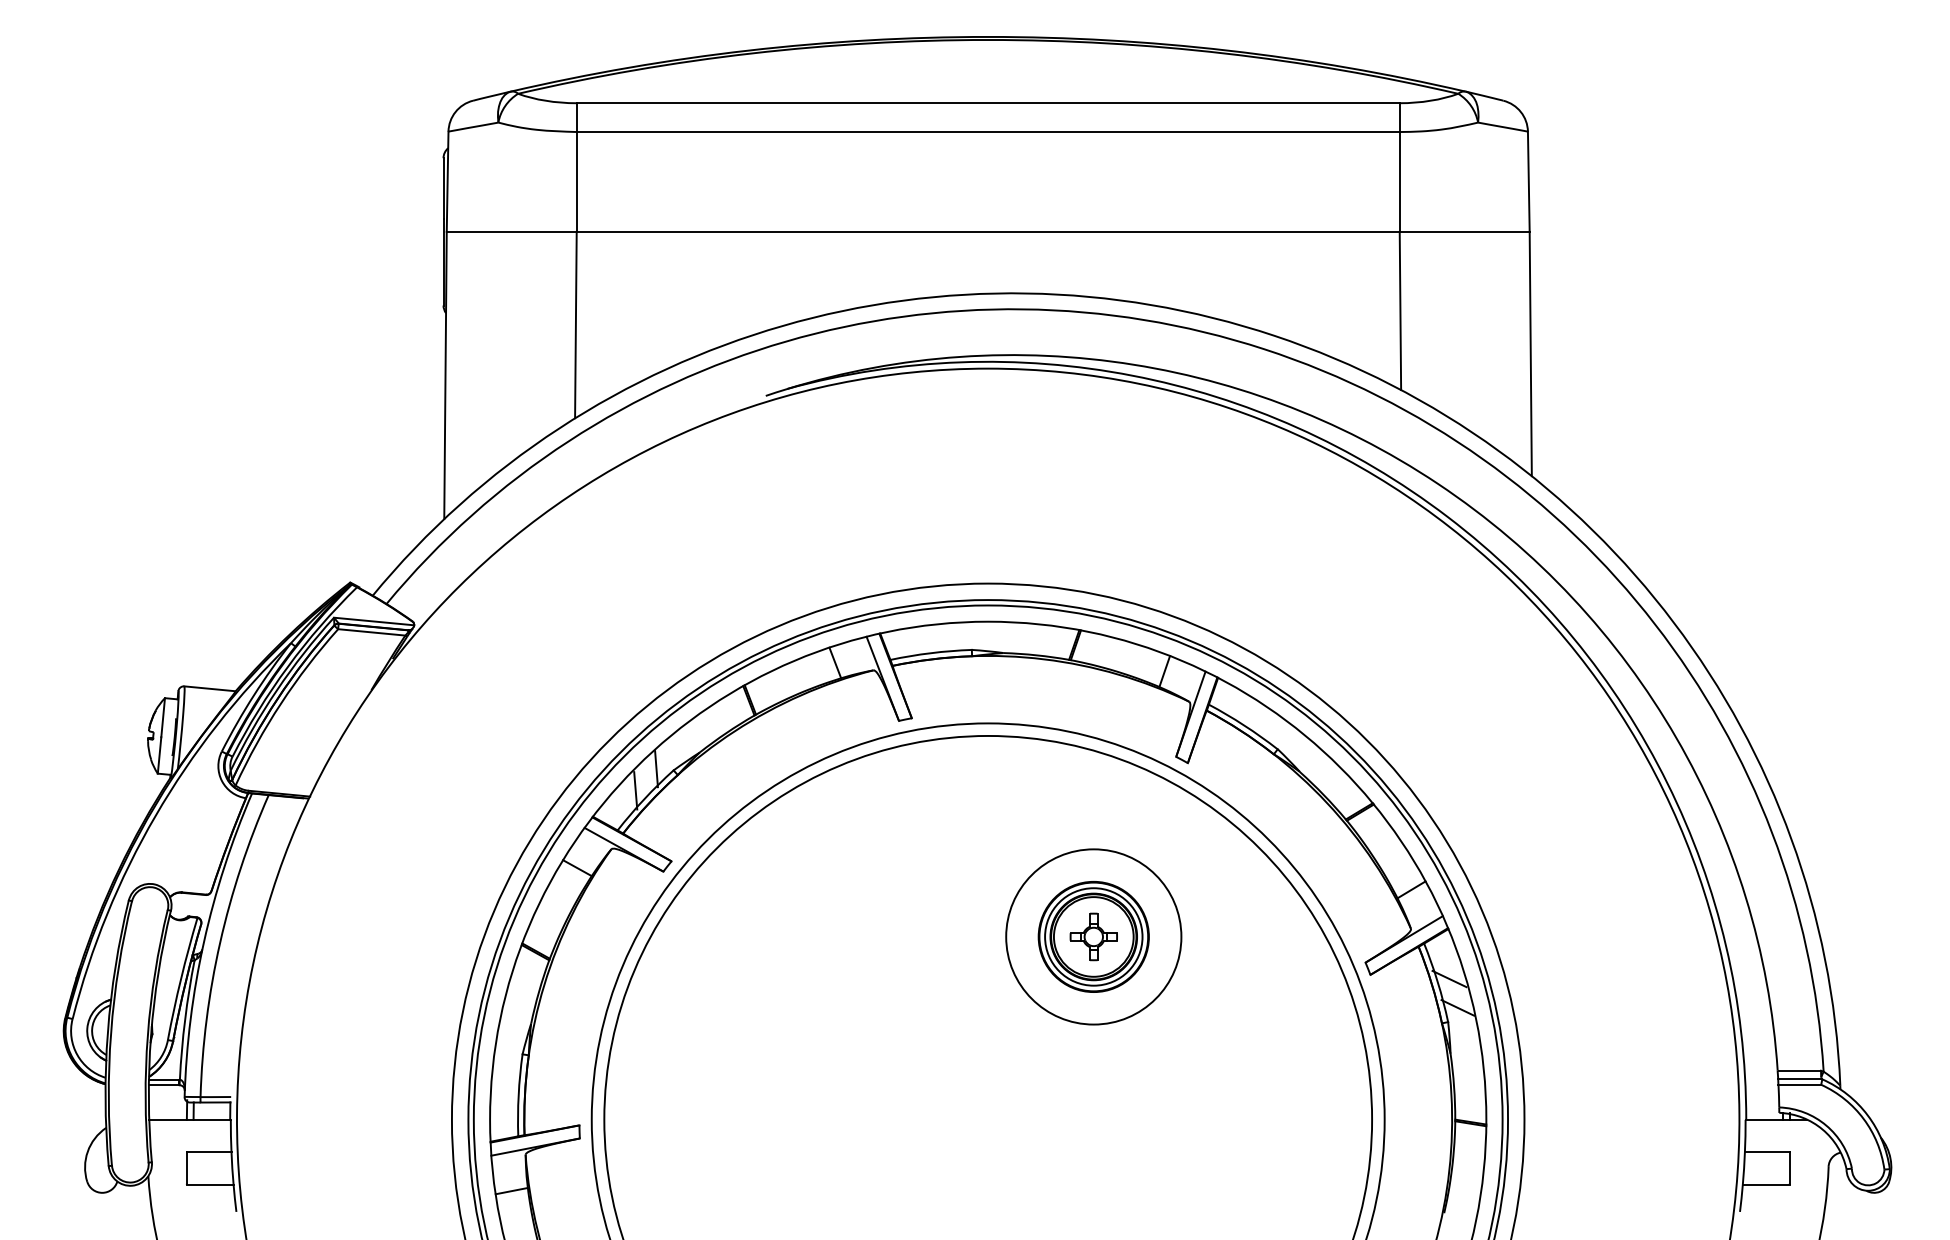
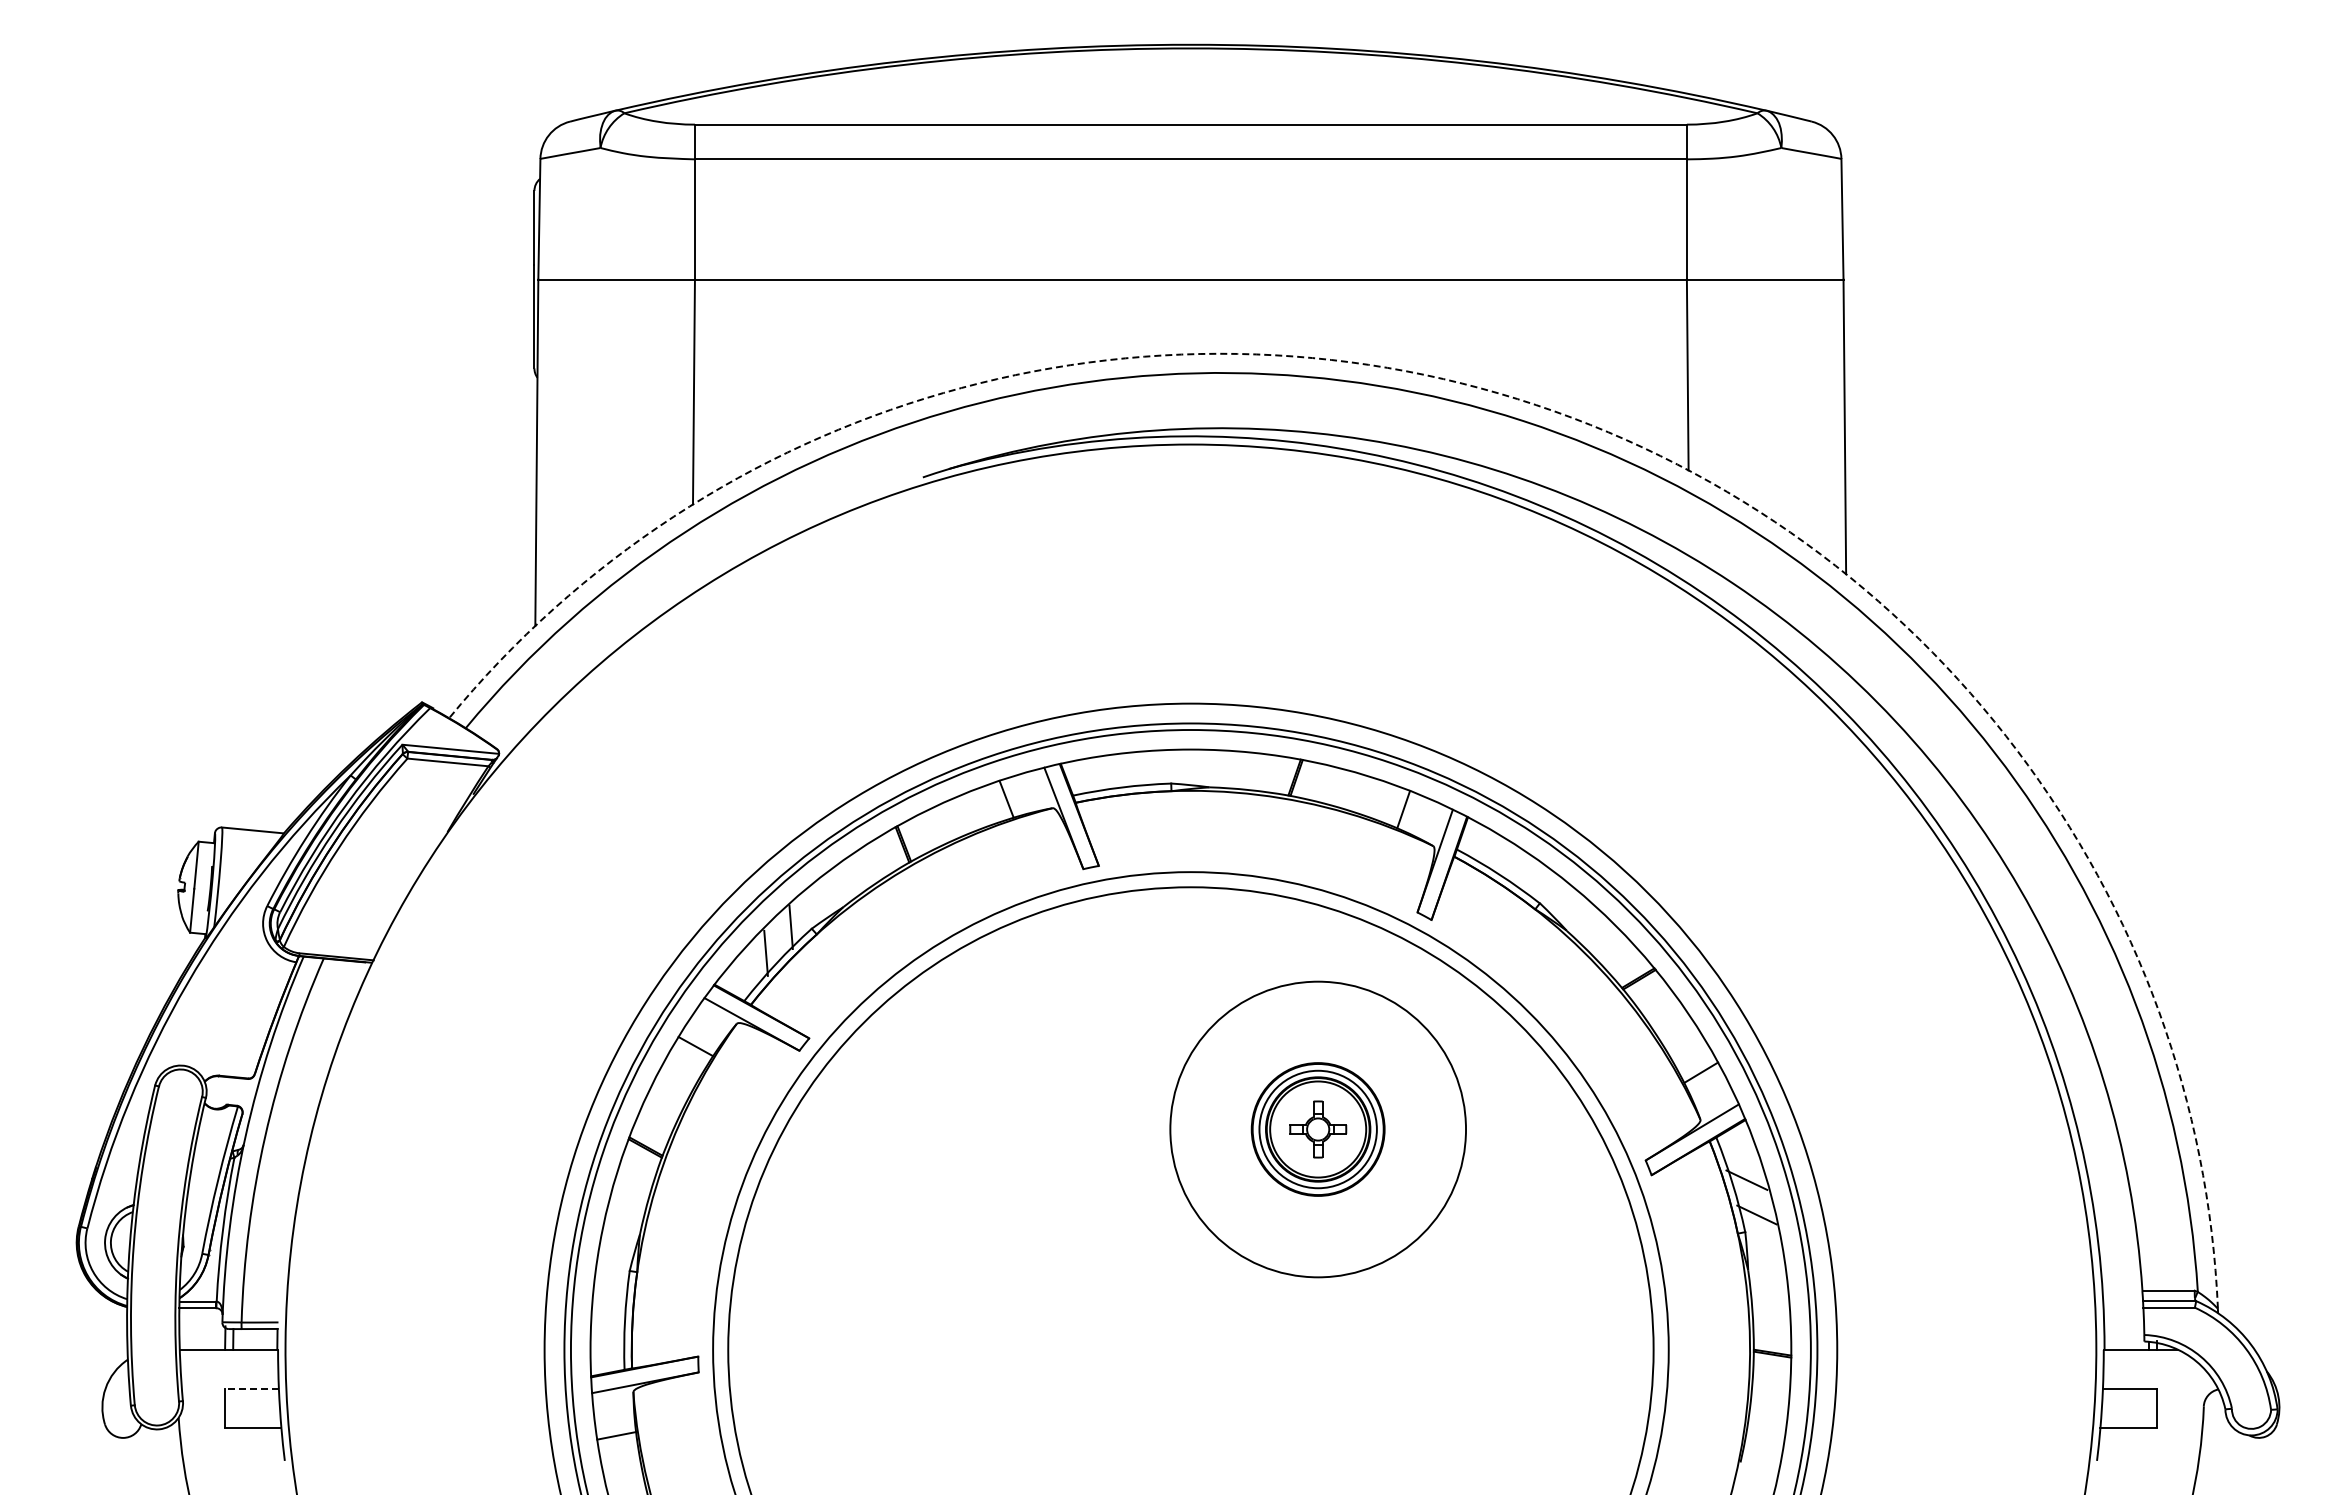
arc: (1274, 336) -> (1536, 405), solid -> dashed
circle: (1093, 936) -> (1317, 1129), size x1.4
line: (209, 1152) -> (252, 1389), solid -> dashed

